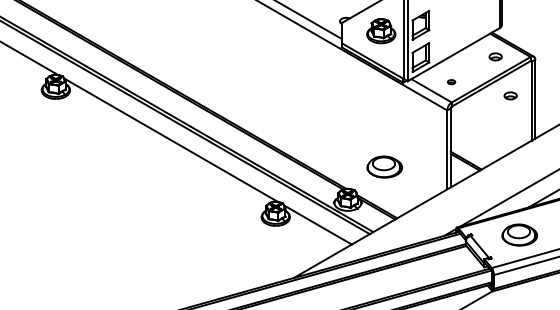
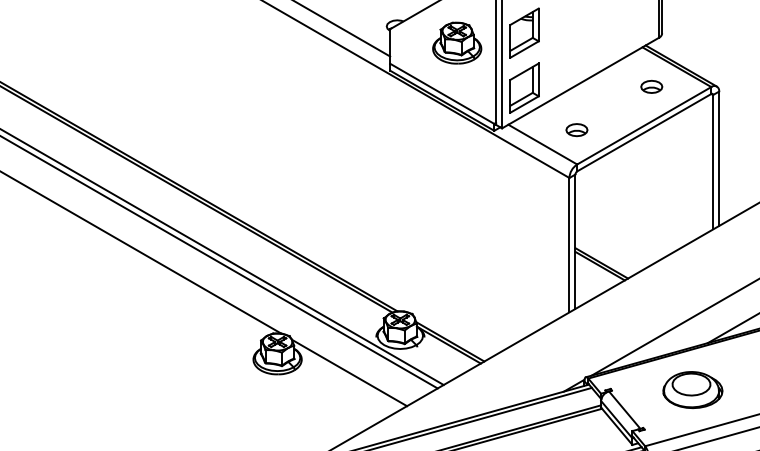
part: (451, 81) -> (576, 128), size x1.67
part: (510, 95) -> (677, 152), removed
part: (384, 166) -> (462, 273), removed

